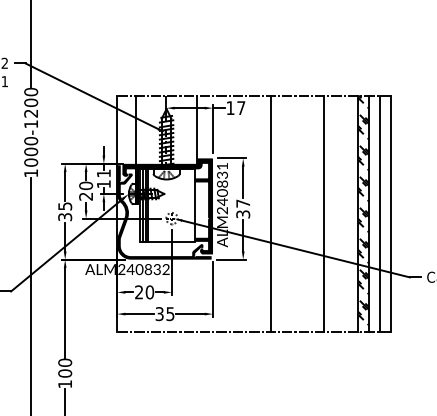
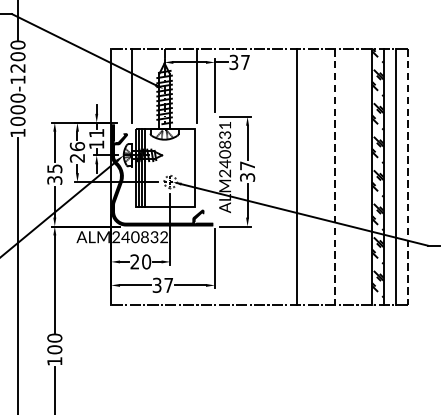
text: (230, 108) -> (233, 62), 17 -> 37
text: (85, 185) -> (76, 146), 20 -> 26
fill: (167, 206) -> (165, 168), removed
line: (270, 213) -> (296, 176), moved
line: (323, 214) -> (334, 177), solid -> dashed
line: (390, 214) -> (407, 177), solid -> dashed
text: (170, 314) -> (168, 285), 35 -> 37

